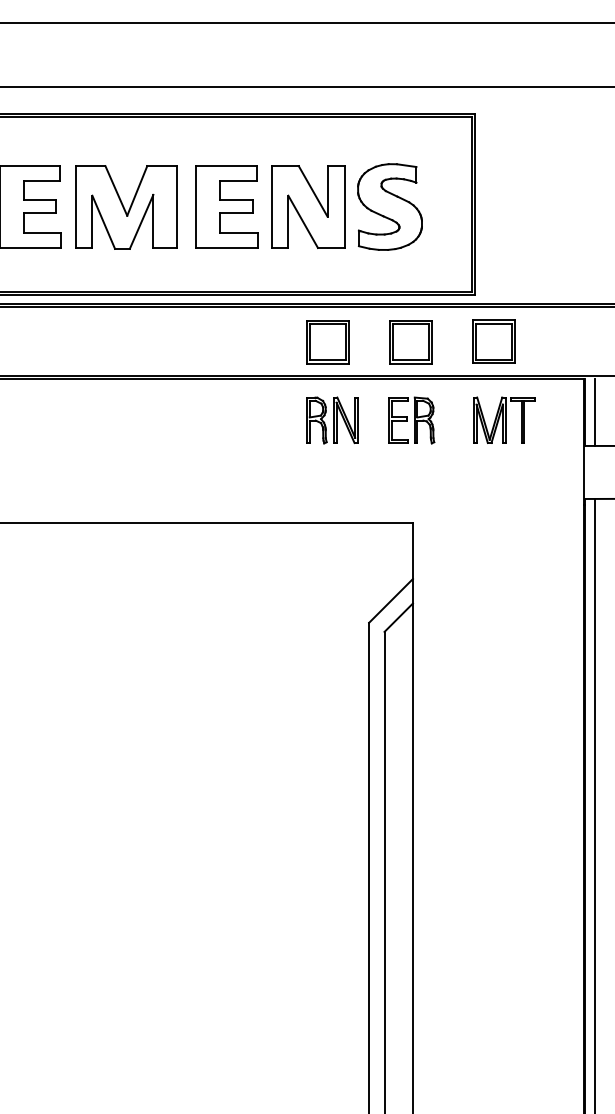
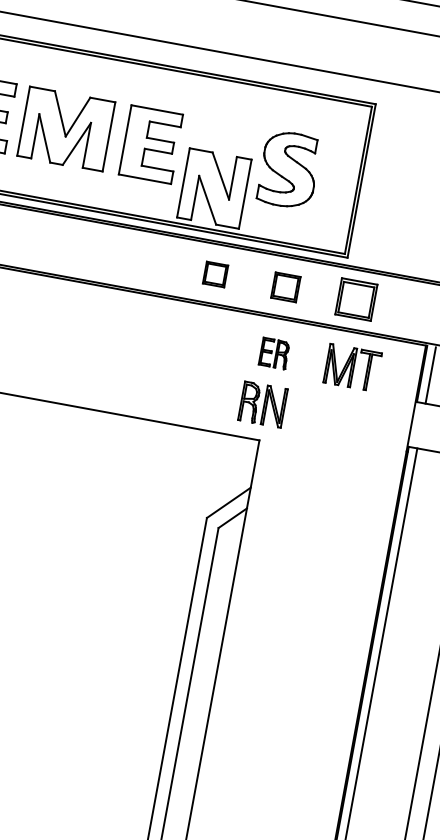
part: (308, 206) -> (214, 188), moved
part: (327, 342) -> (215, 274), size x0.6
part: (410, 342) -> (285, 287), size x0.7
part: (332, 420) -> (262, 404), moved
part: (411, 420) -> (274, 353), size x0.7

